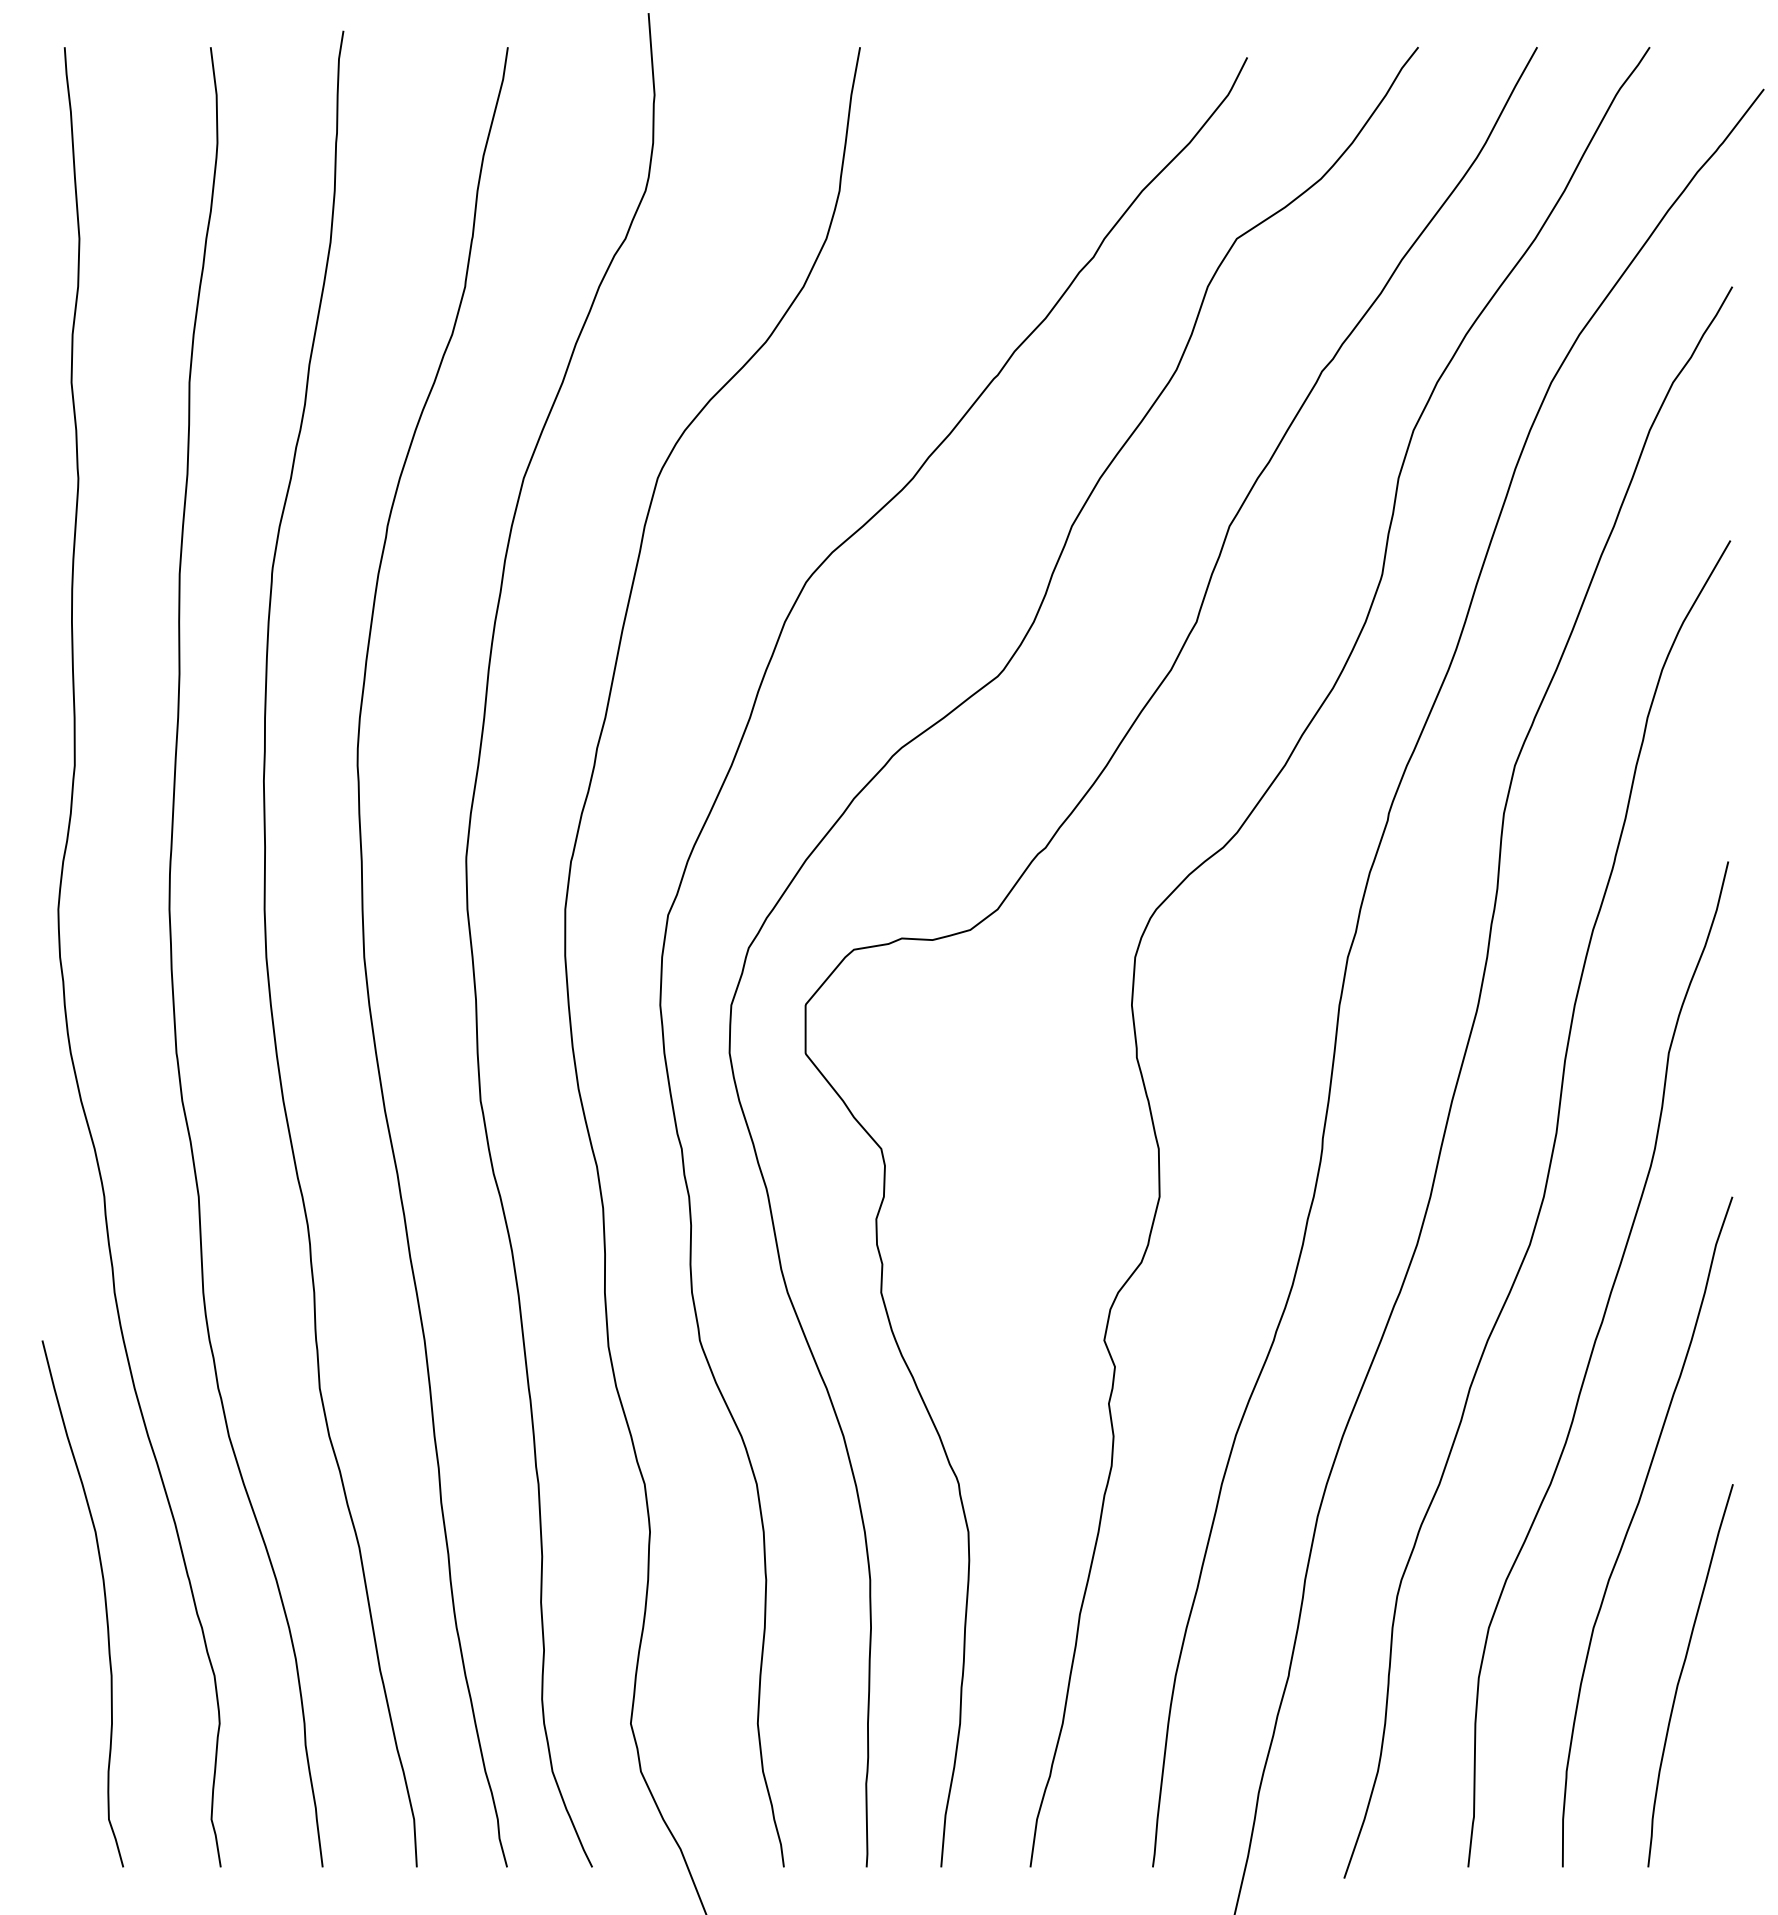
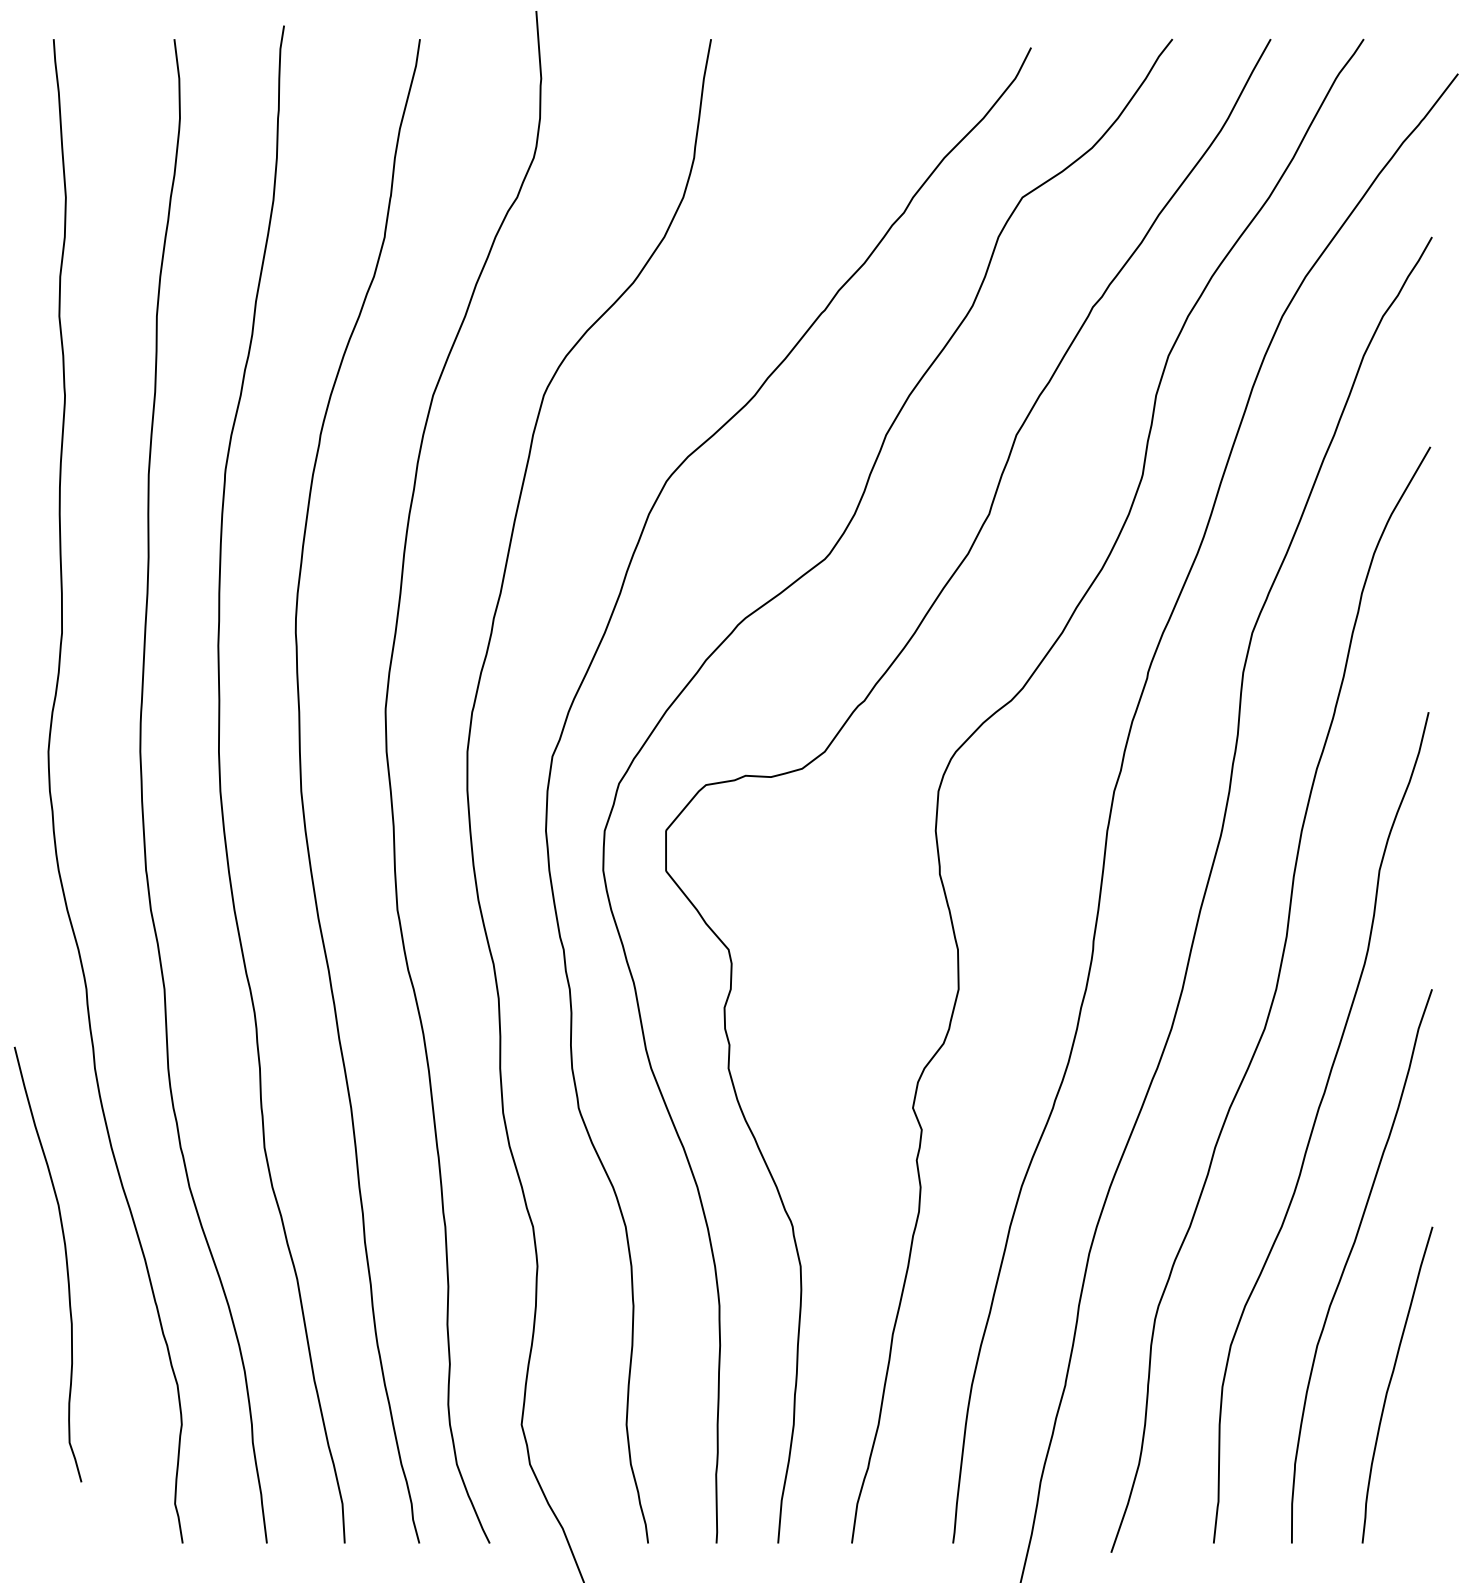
curve: (104, 1602) -> (65, 1263), moved

